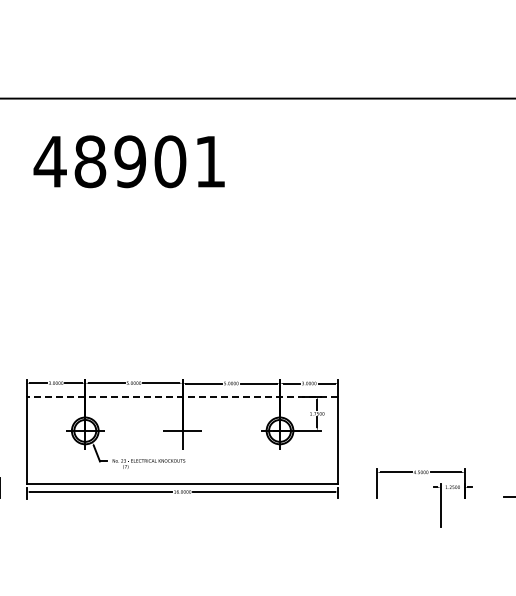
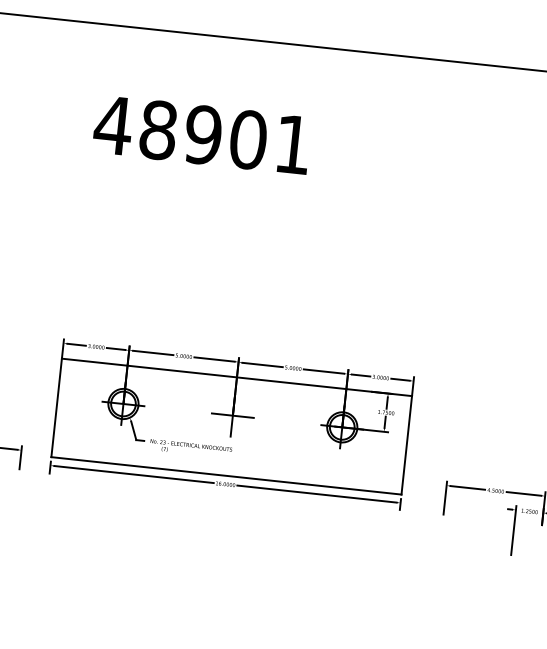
text: (128, 161) -> (201, 134), moved
line: (182, 396) -> (236, 376), dashed -> solid

